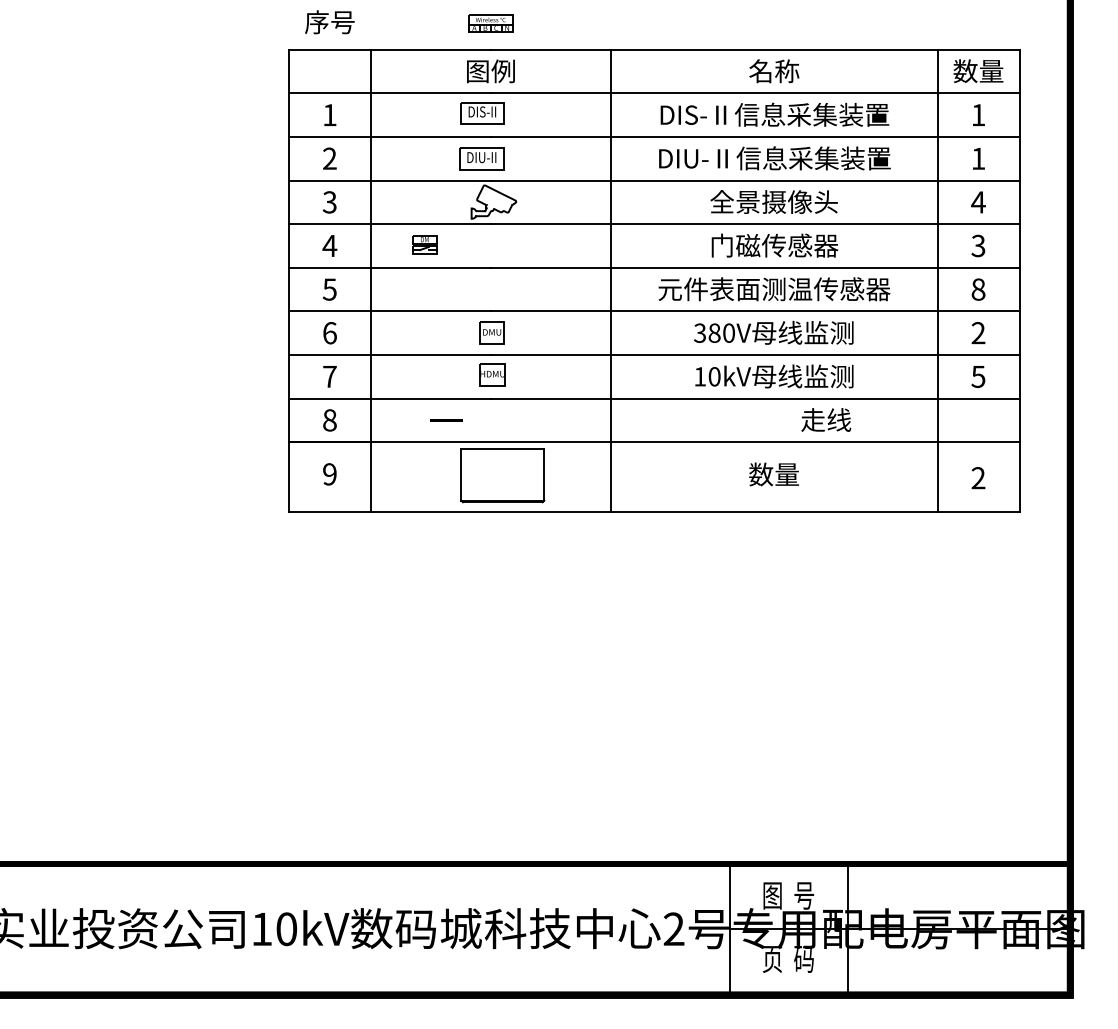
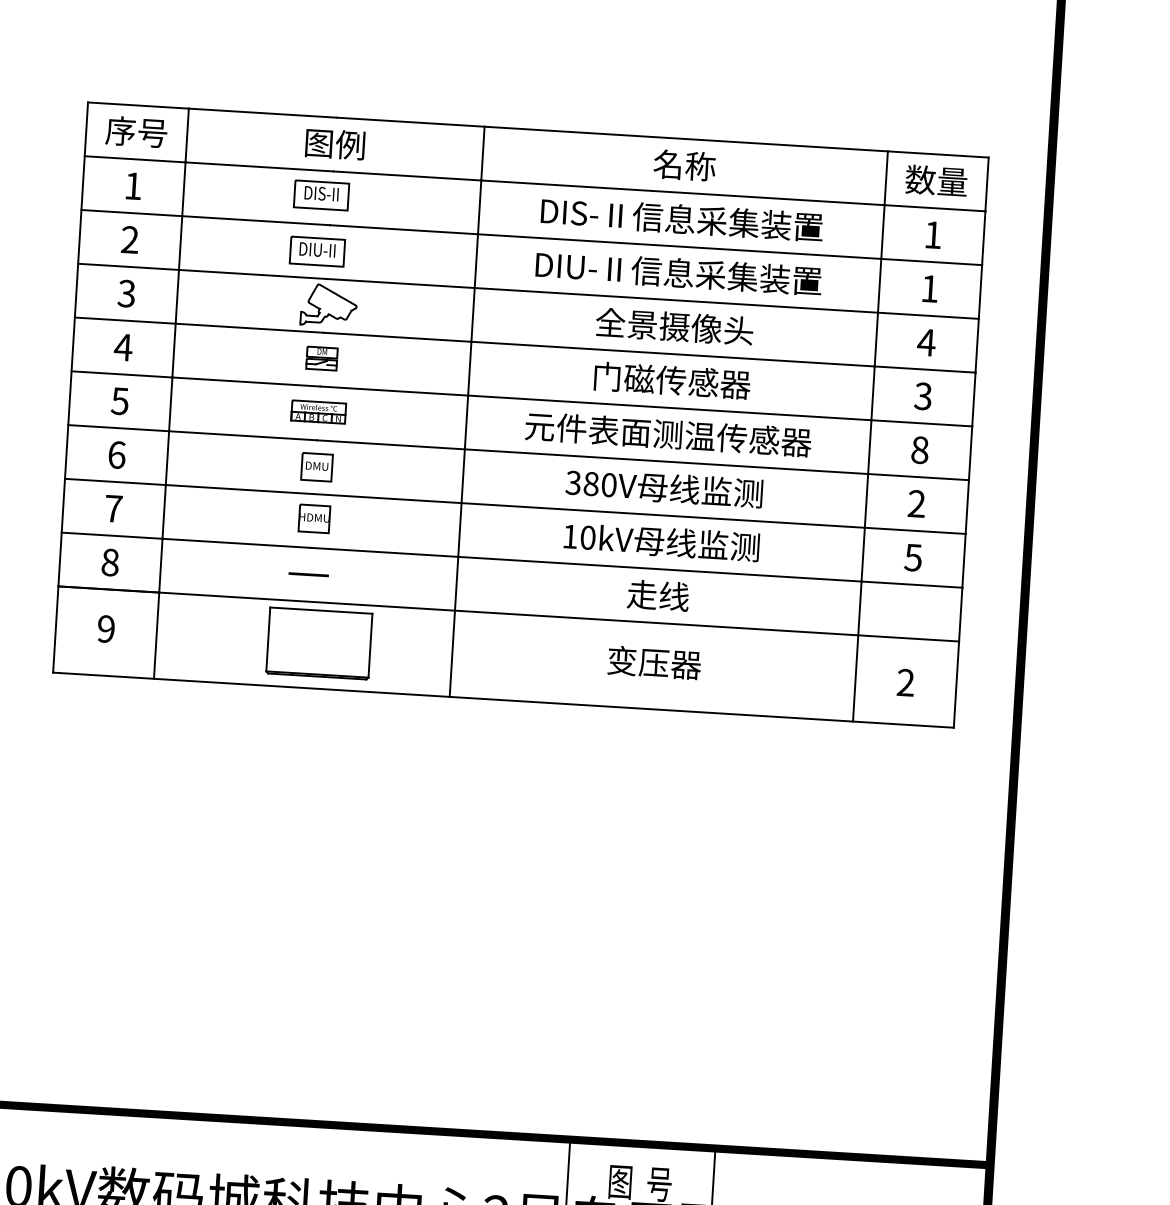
text: (329, 22) -> (136, 132), moved
part: (490, 23) -> (318, 412), moved
part: (424, 244) -> (321, 357), moved
text: (826, 419) -> (658, 594), moved
line: (446, 420) -> (308, 574), moved
text: (774, 474) -> (654, 662), 数量 -> 变压器

